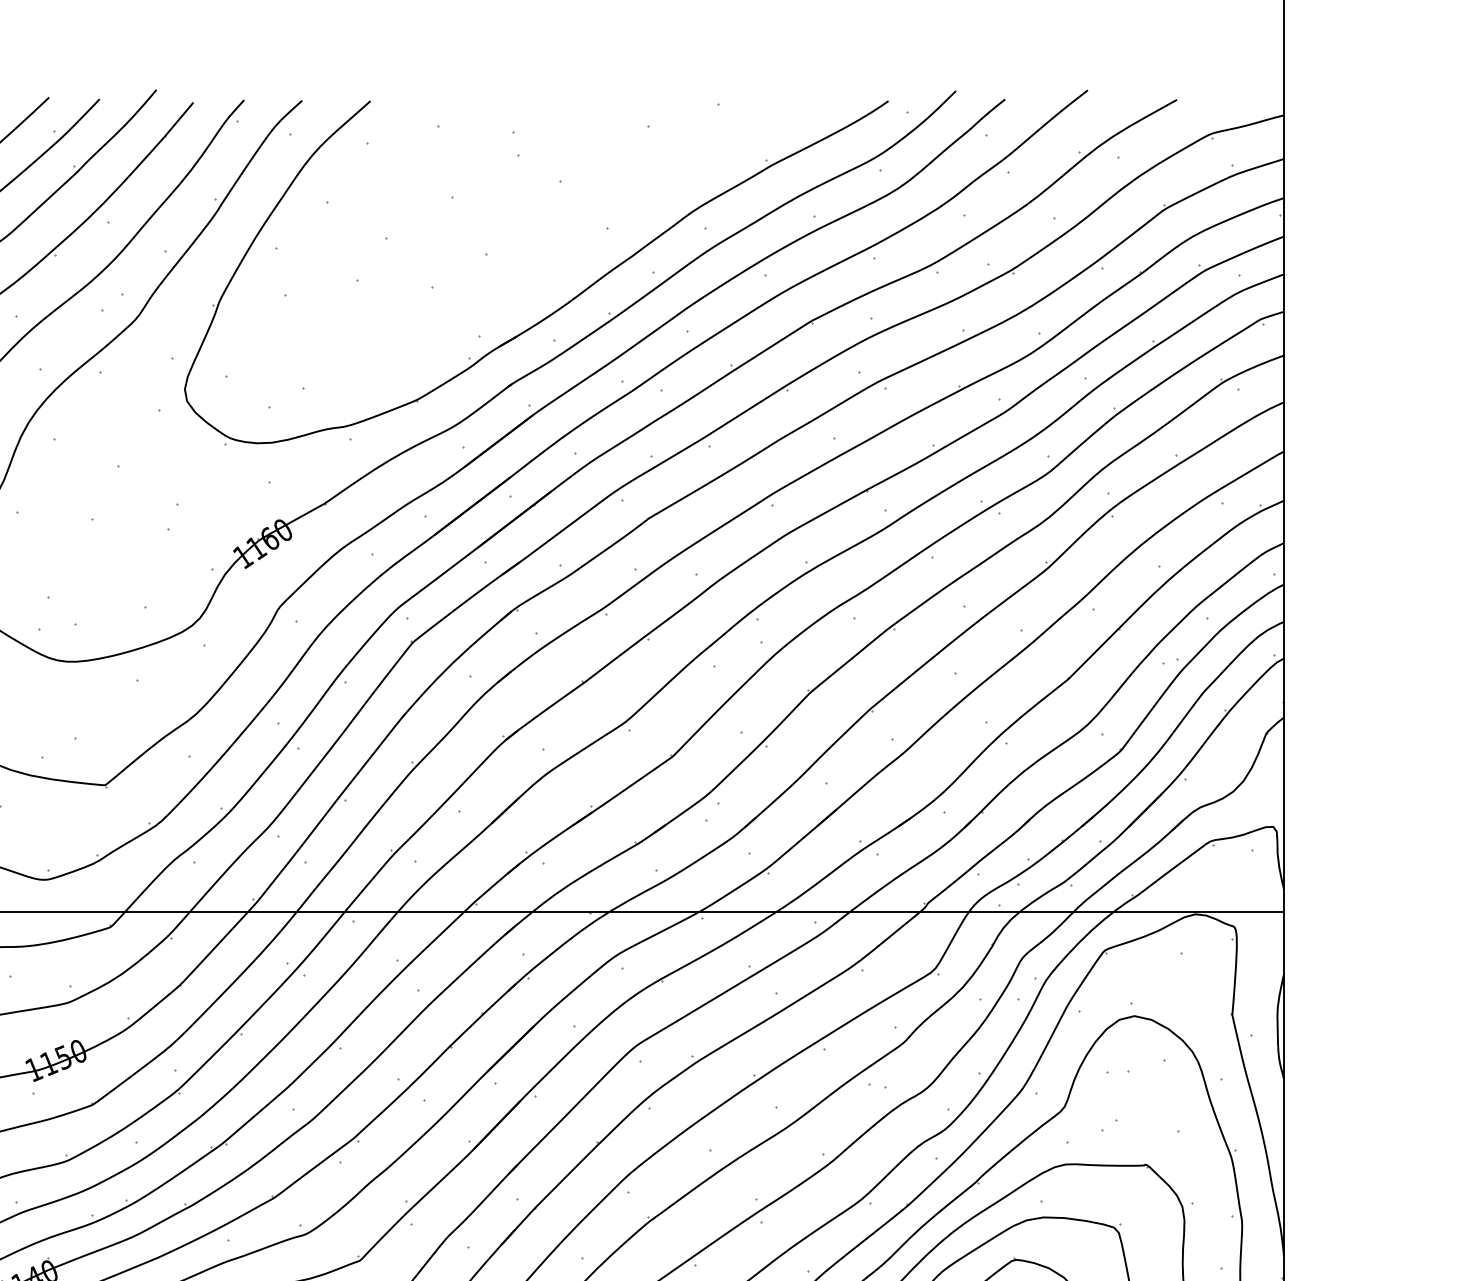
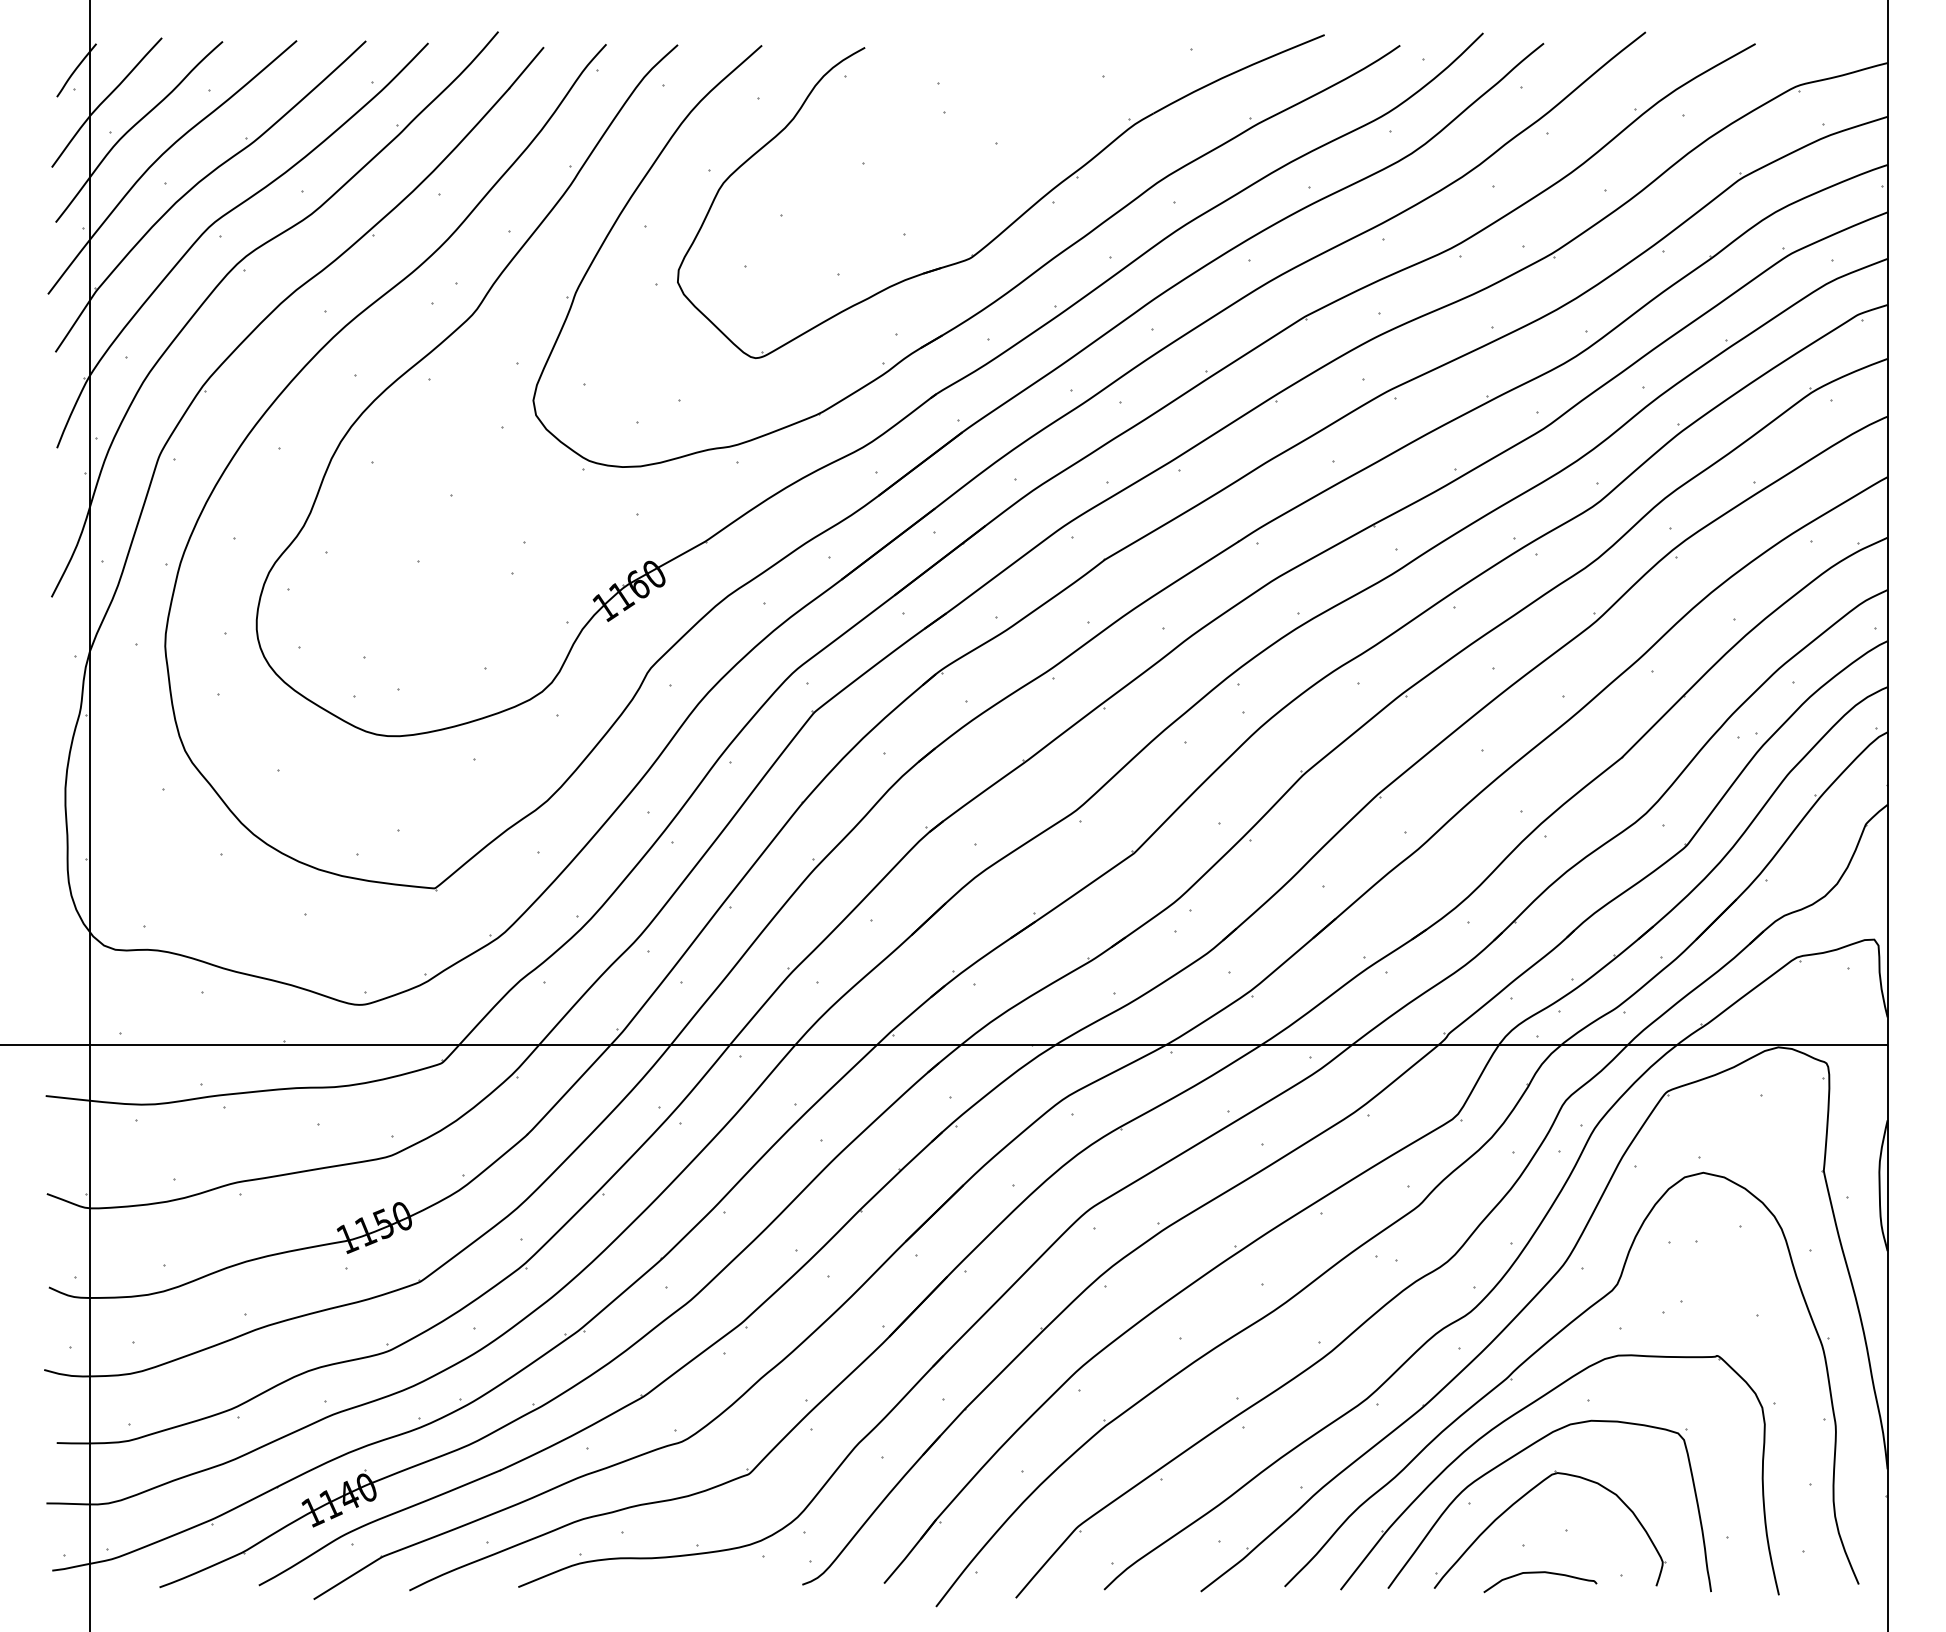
part: (577, 241) -> (1016, 218), added

